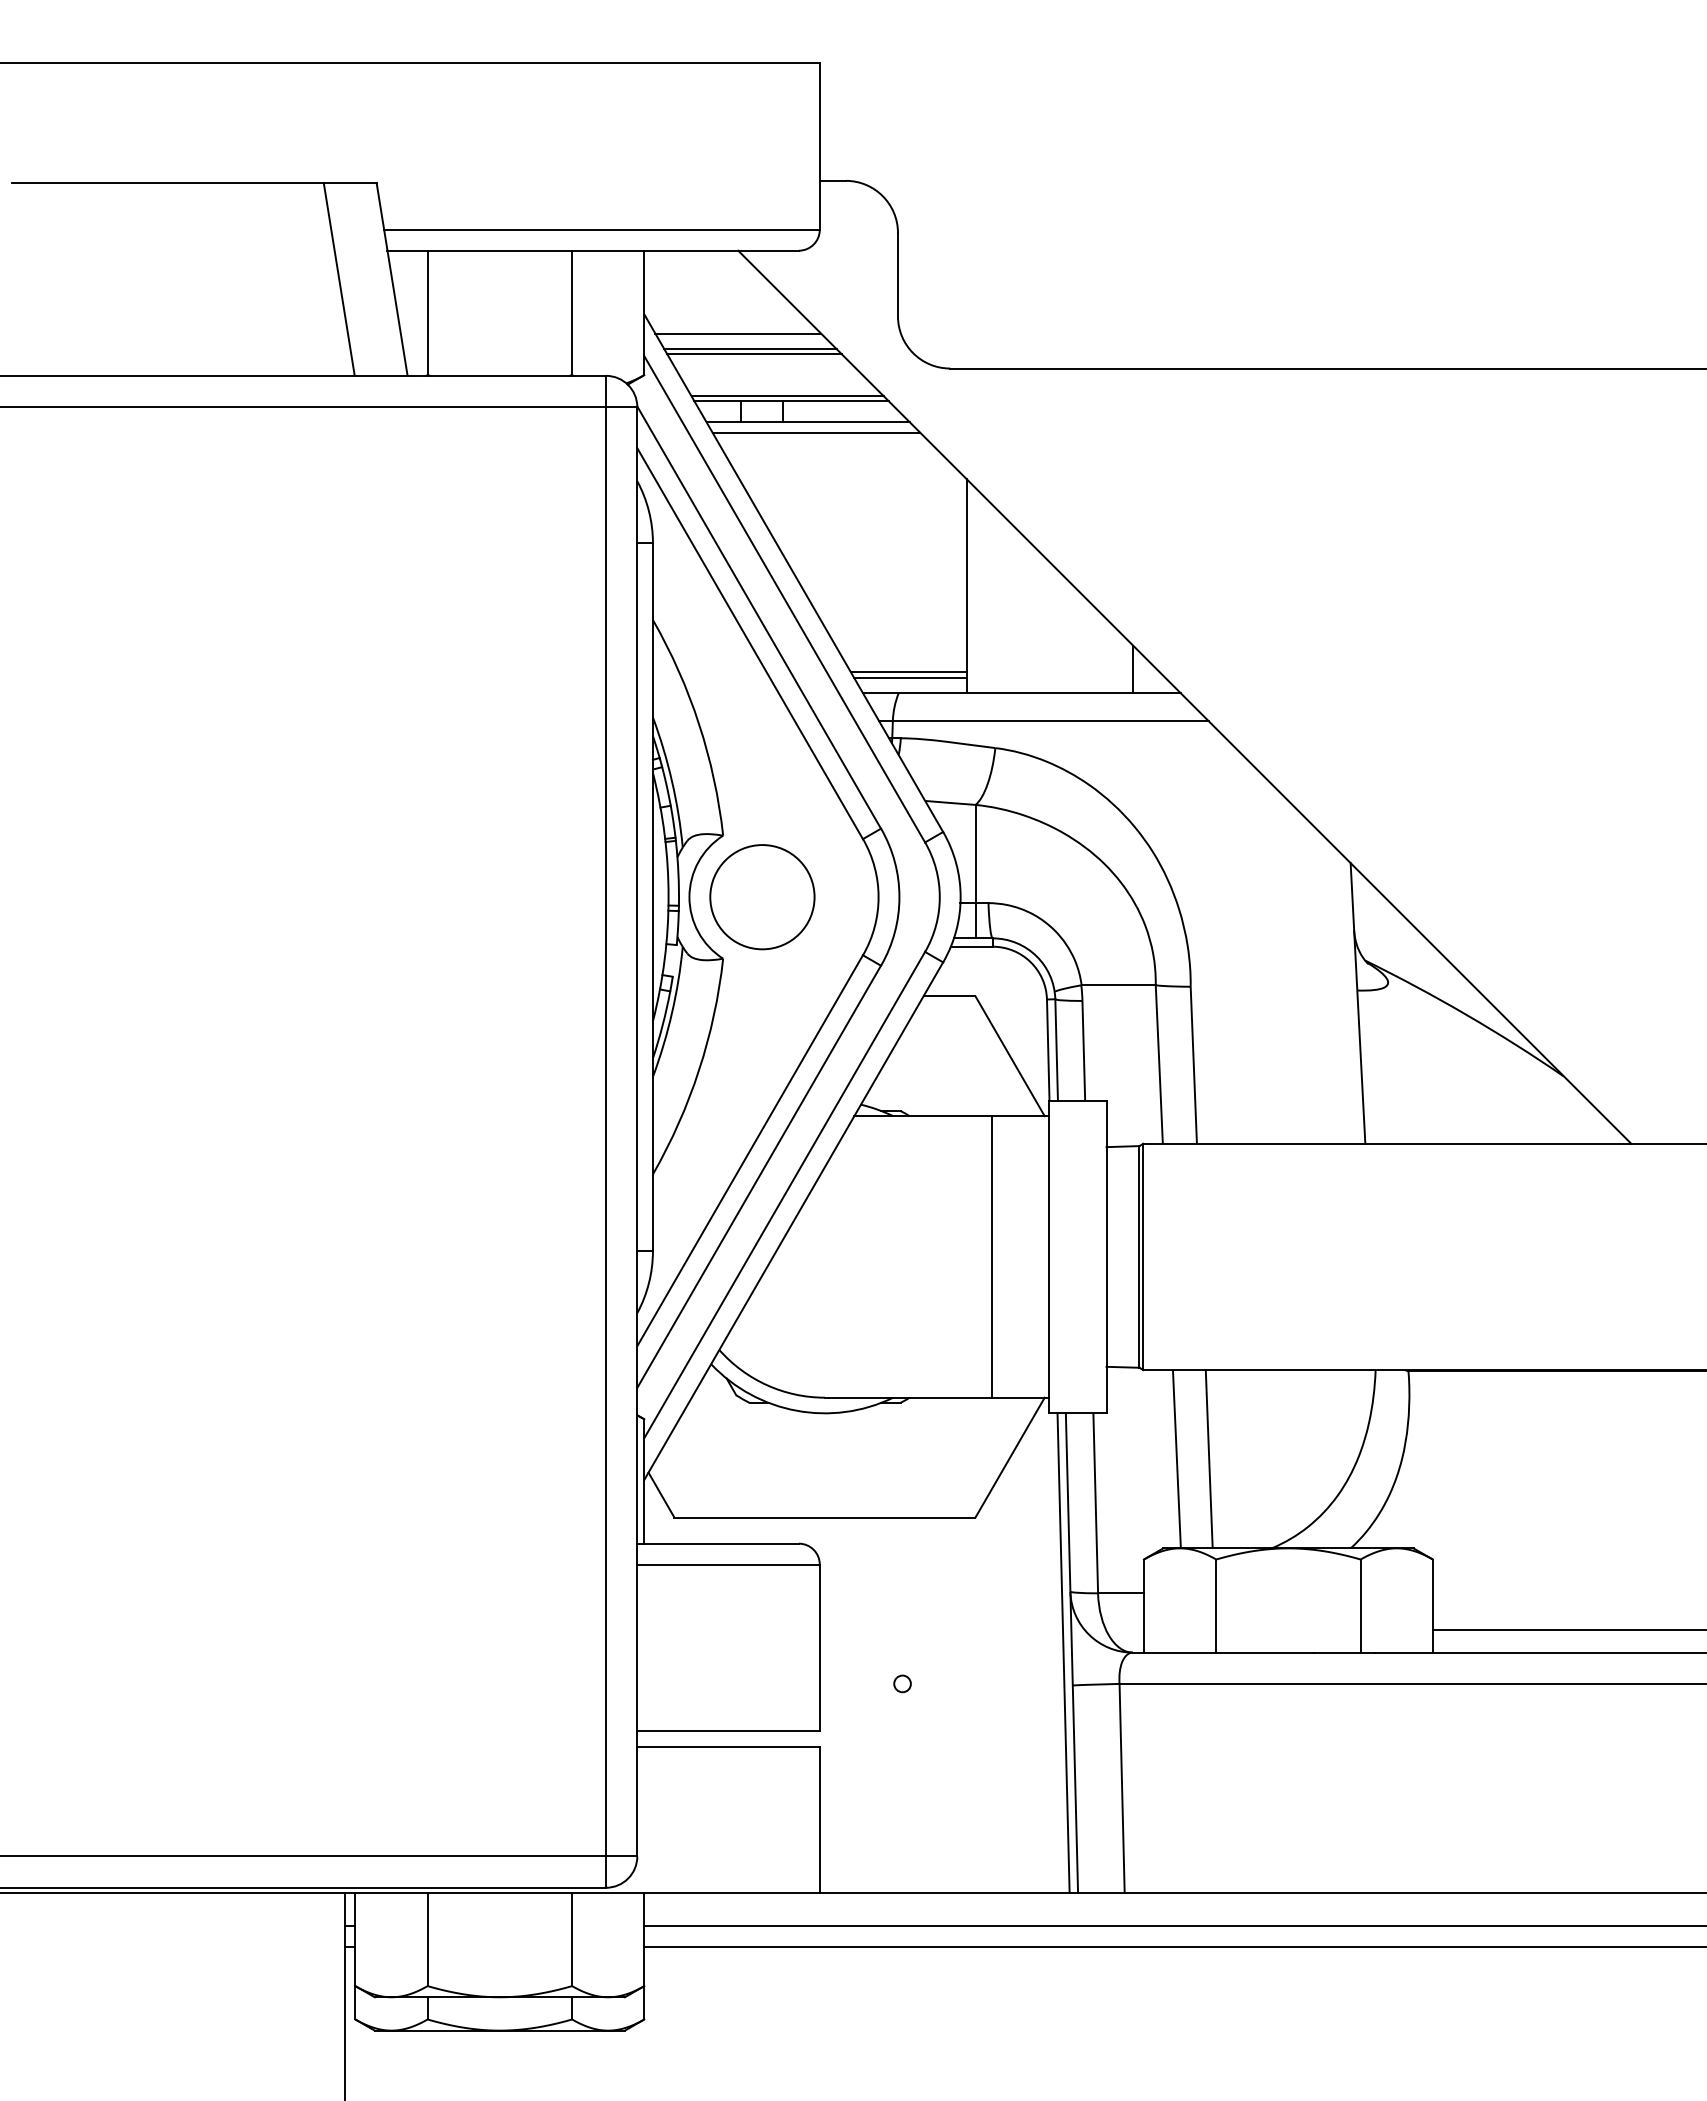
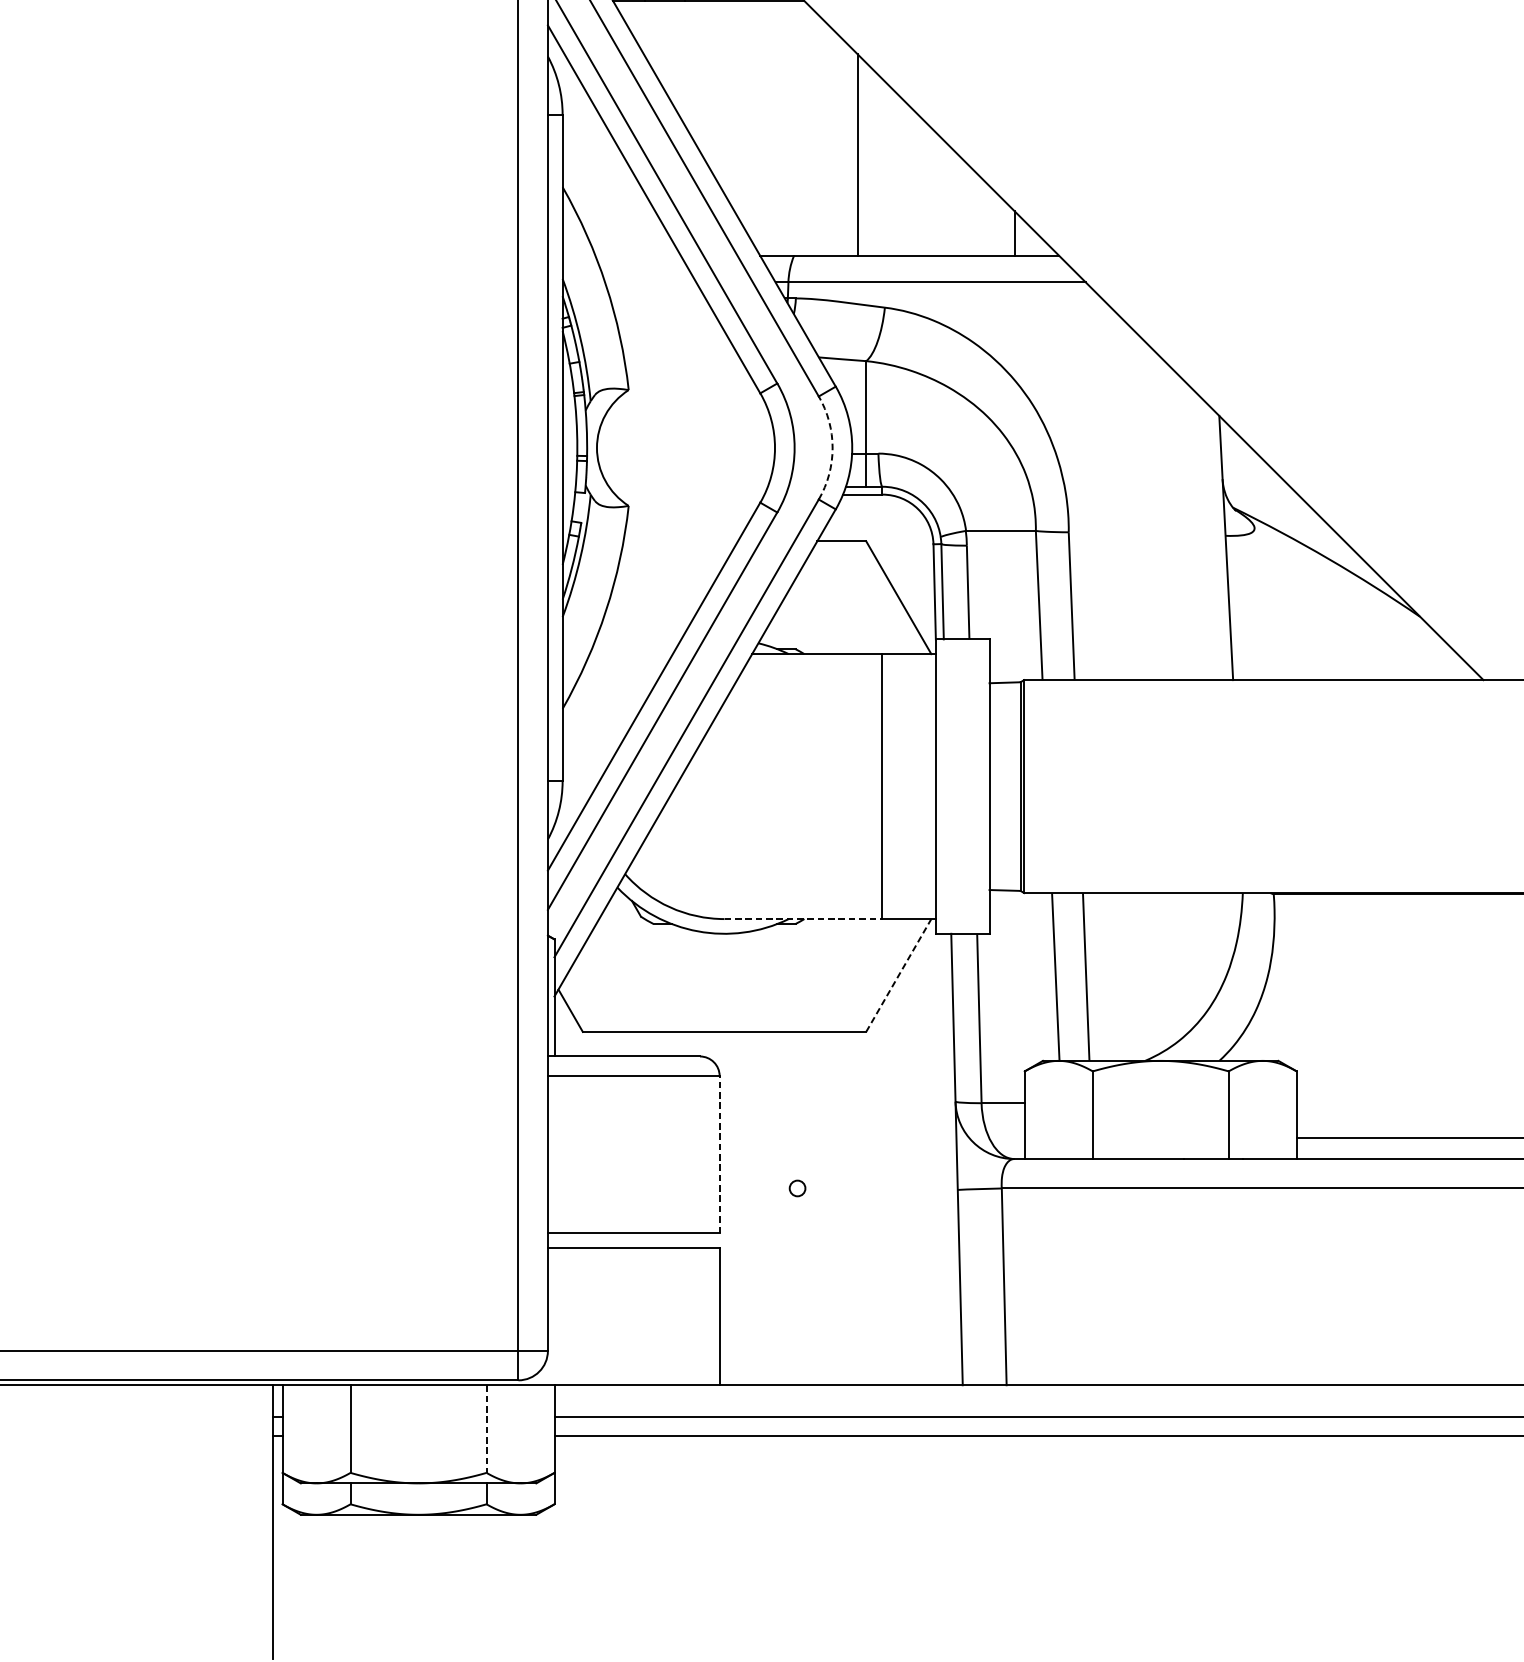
line: (816, 432) -> (716, 10), removed
line: (908, 672) -> (803, 236), removed
line: (909, 677) -> (804, 241), removed
circle: (762, 897) -> (665, 448), removed
arc: (939, 897) -> (832, 448), solid -> dashed
line: (908, 1397) -> (803, 918), solid -> dashed
line: (1010, 1457) -> (899, 975), solid -> dashed
line: (819, 1647) -> (719, 1154), solid -> dashed
line: (1063, 1652) -> (949, 1158), removed
line: (572, 1939) -> (486, 1429), solid -> dashed

